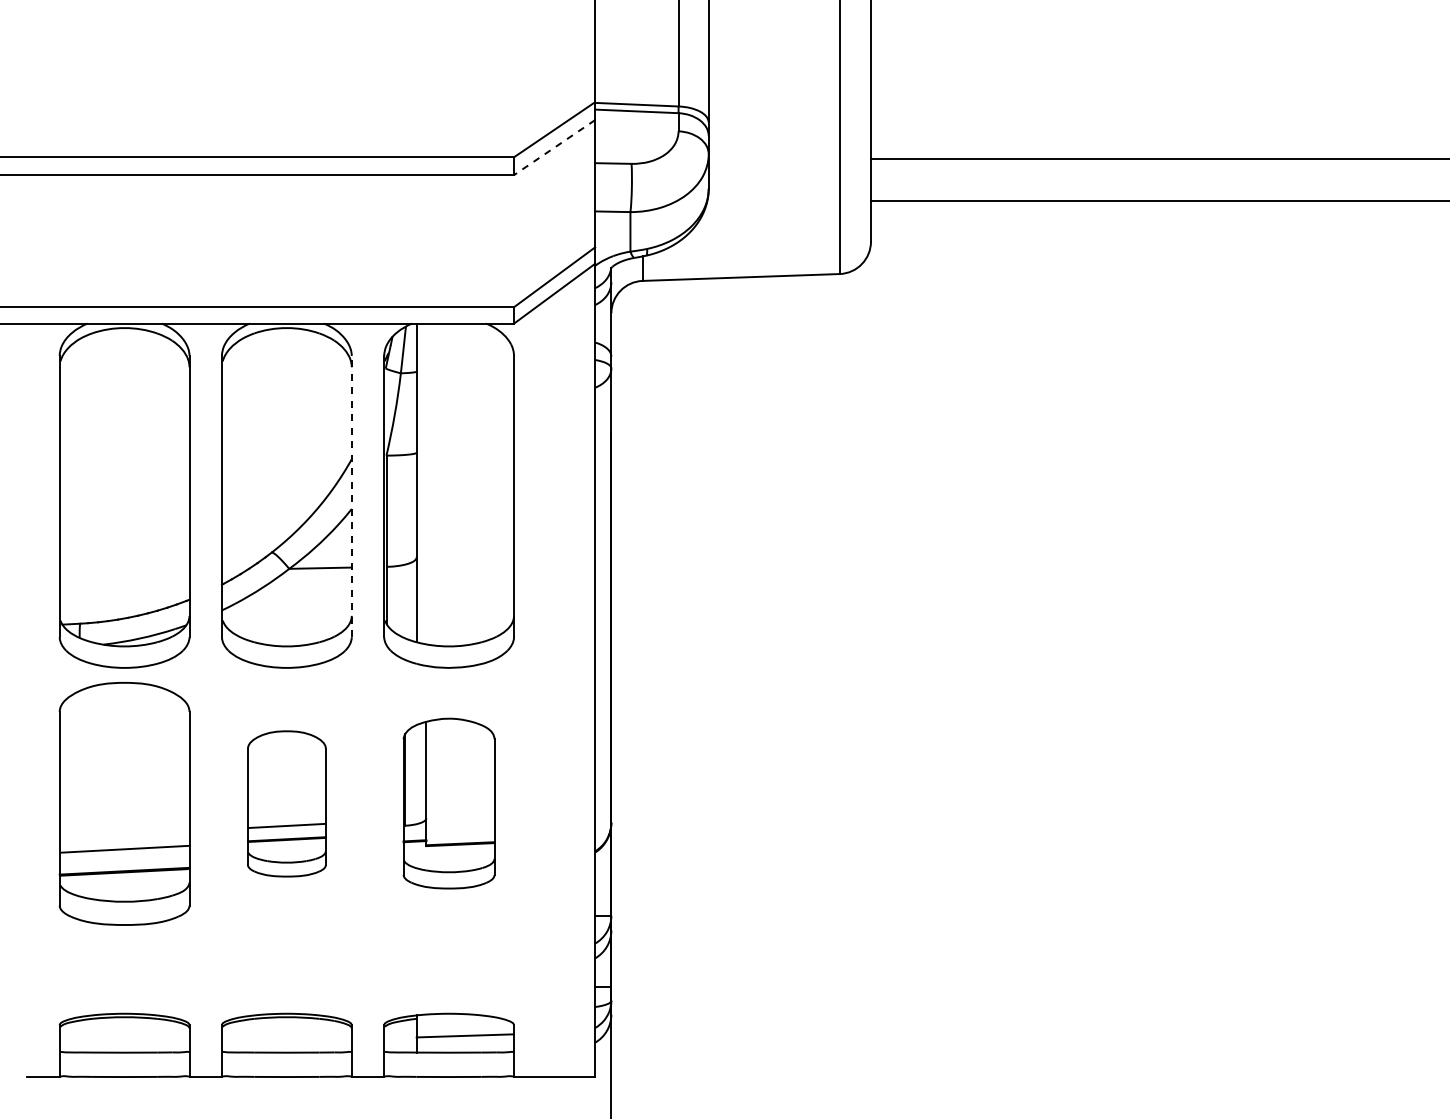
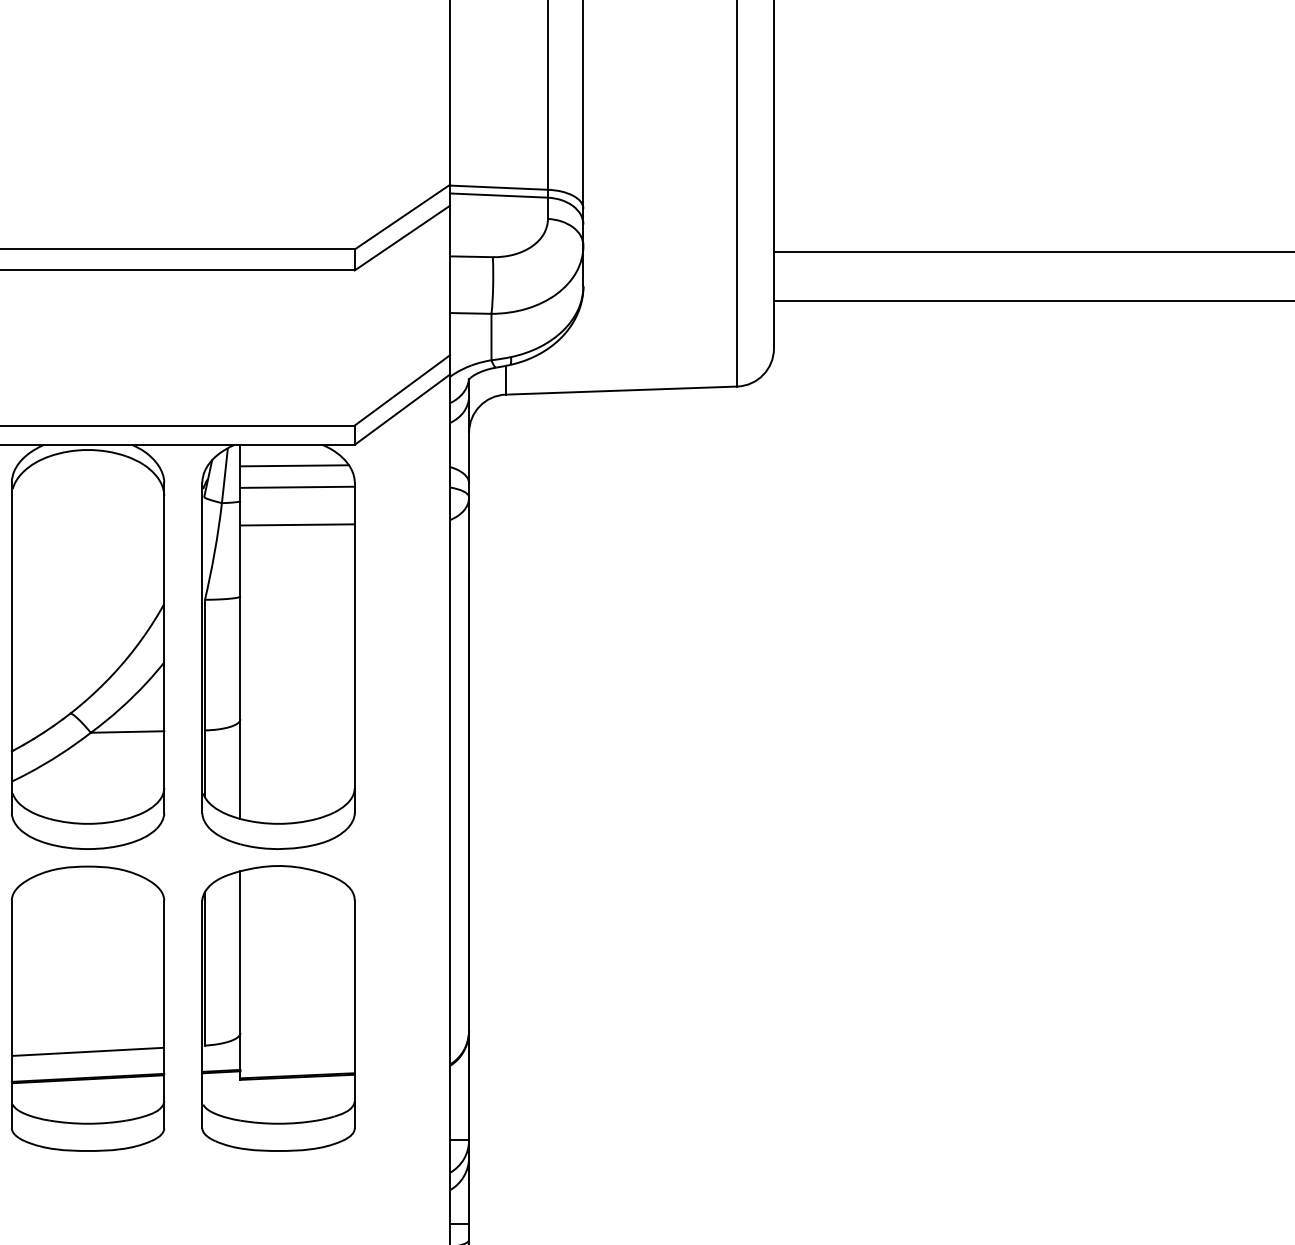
line: (554, 147) -> (402, 237), dashed -> solid
line: (462, 341) -> (294, 465), added
line: (465, 359) -> (297, 486), added
line: (465, 391) -> (297, 524), added
line: (351, 496) -> (163, 647), dashed -> solid
part: (286, 803) -> (87, 1008), size x1.67
part: (448, 803) -> (277, 1008), size x1.43

